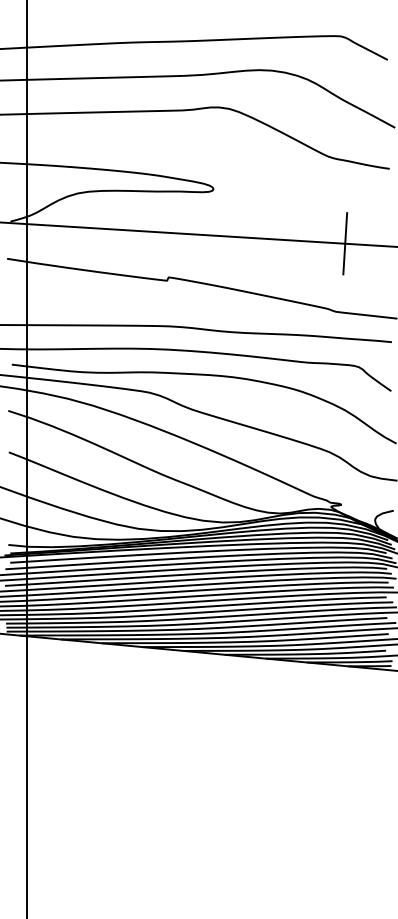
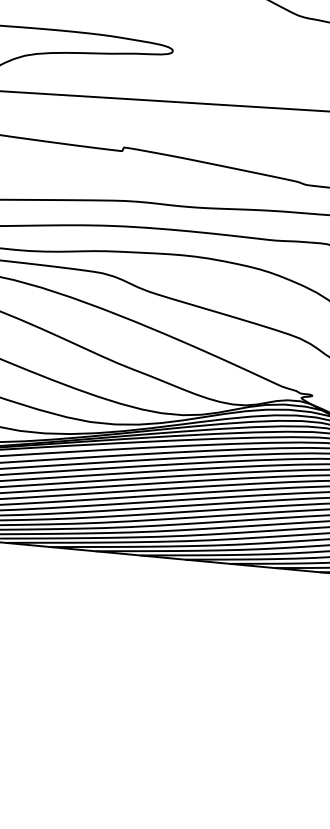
line: (345, 243) -> (317, 110), removed

